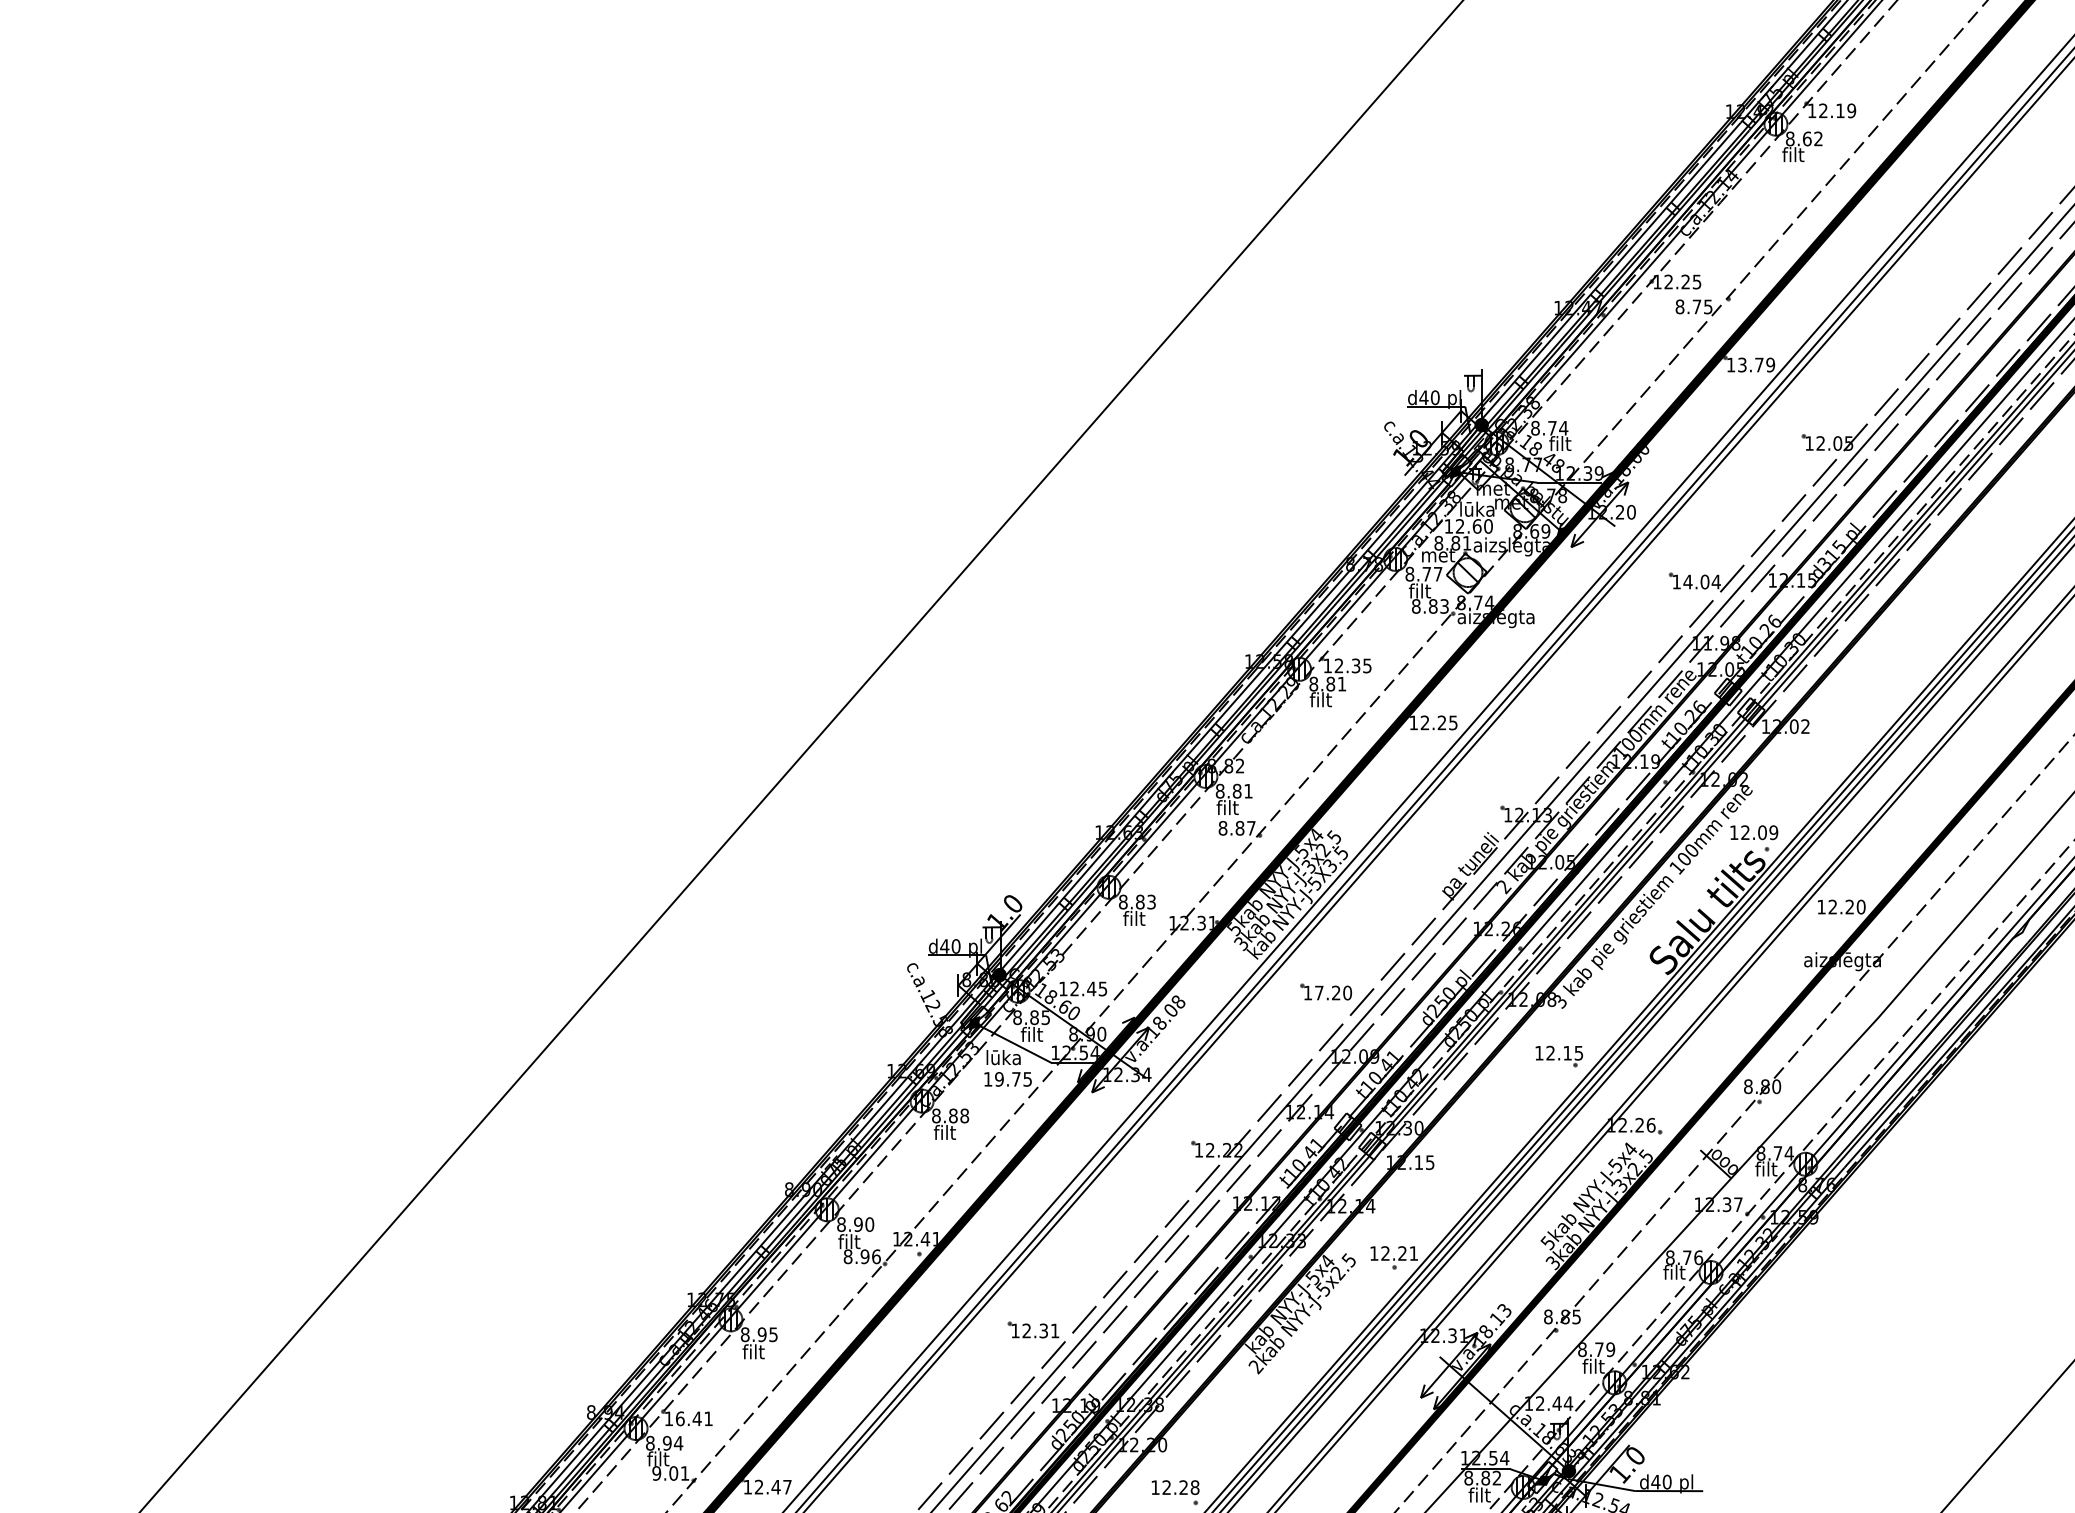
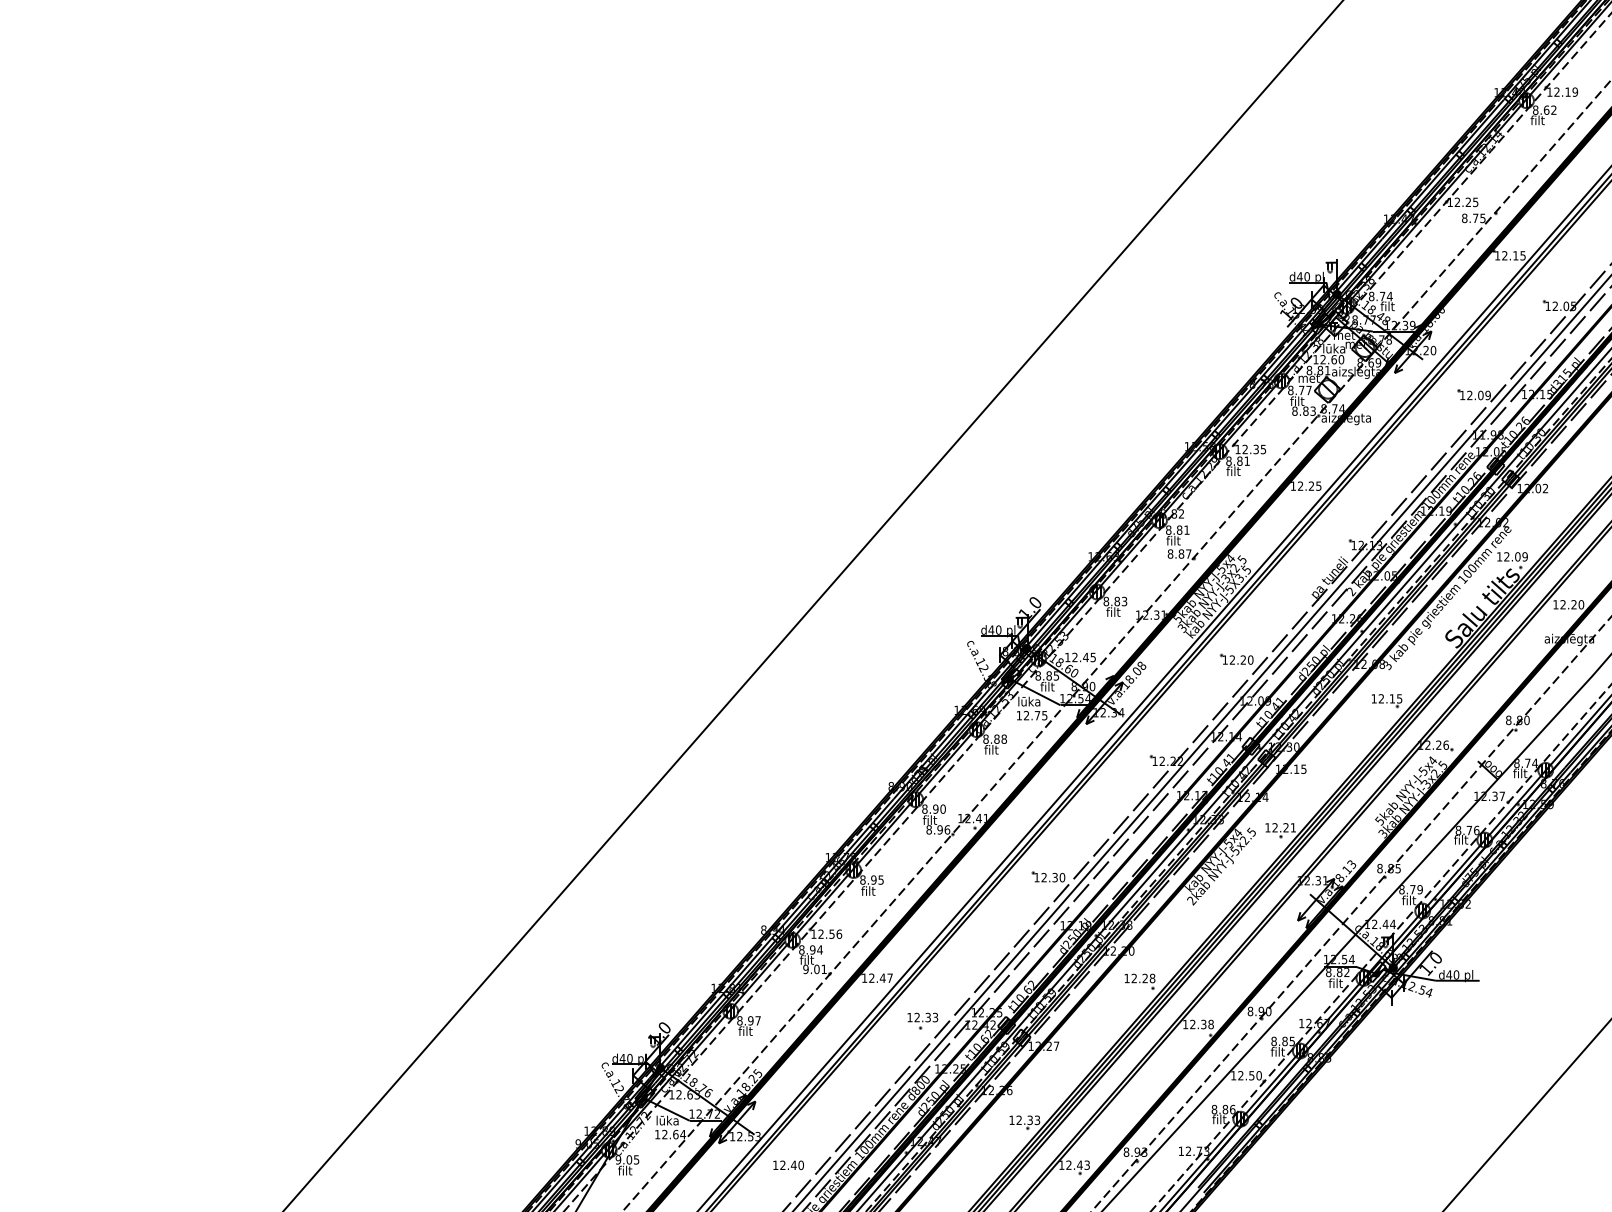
text: (1755, 364) -> (1513, 255), 13.79 -> 12.15
text: (1701, 582) -> (1478, 395), 14.04 -> 12.09
text: (1319, 992) -> (1232, 659), 17.20 -> 12.20
text: (999, 1079) -> (1026, 715), 19.75 -> 12.75
text: (1055, 1330) -> (1062, 877), 12.31 -> 12.30
text: (694, 1417) -> (830, 933), 16.41 -> 12.56

